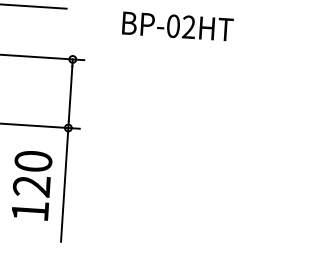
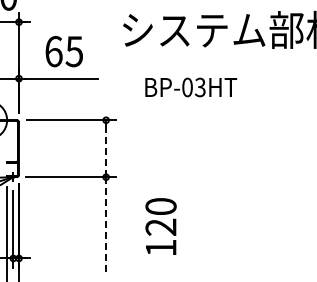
text: (189, 27) -> (200, 87), BP-02HT -> BP-03HT
line: (71, 93) -> (106, 148), solid -> dashed
text: (31, 185) -> (160, 226), moved
line: (65, 185) -> (106, 224), solid -> dashed

